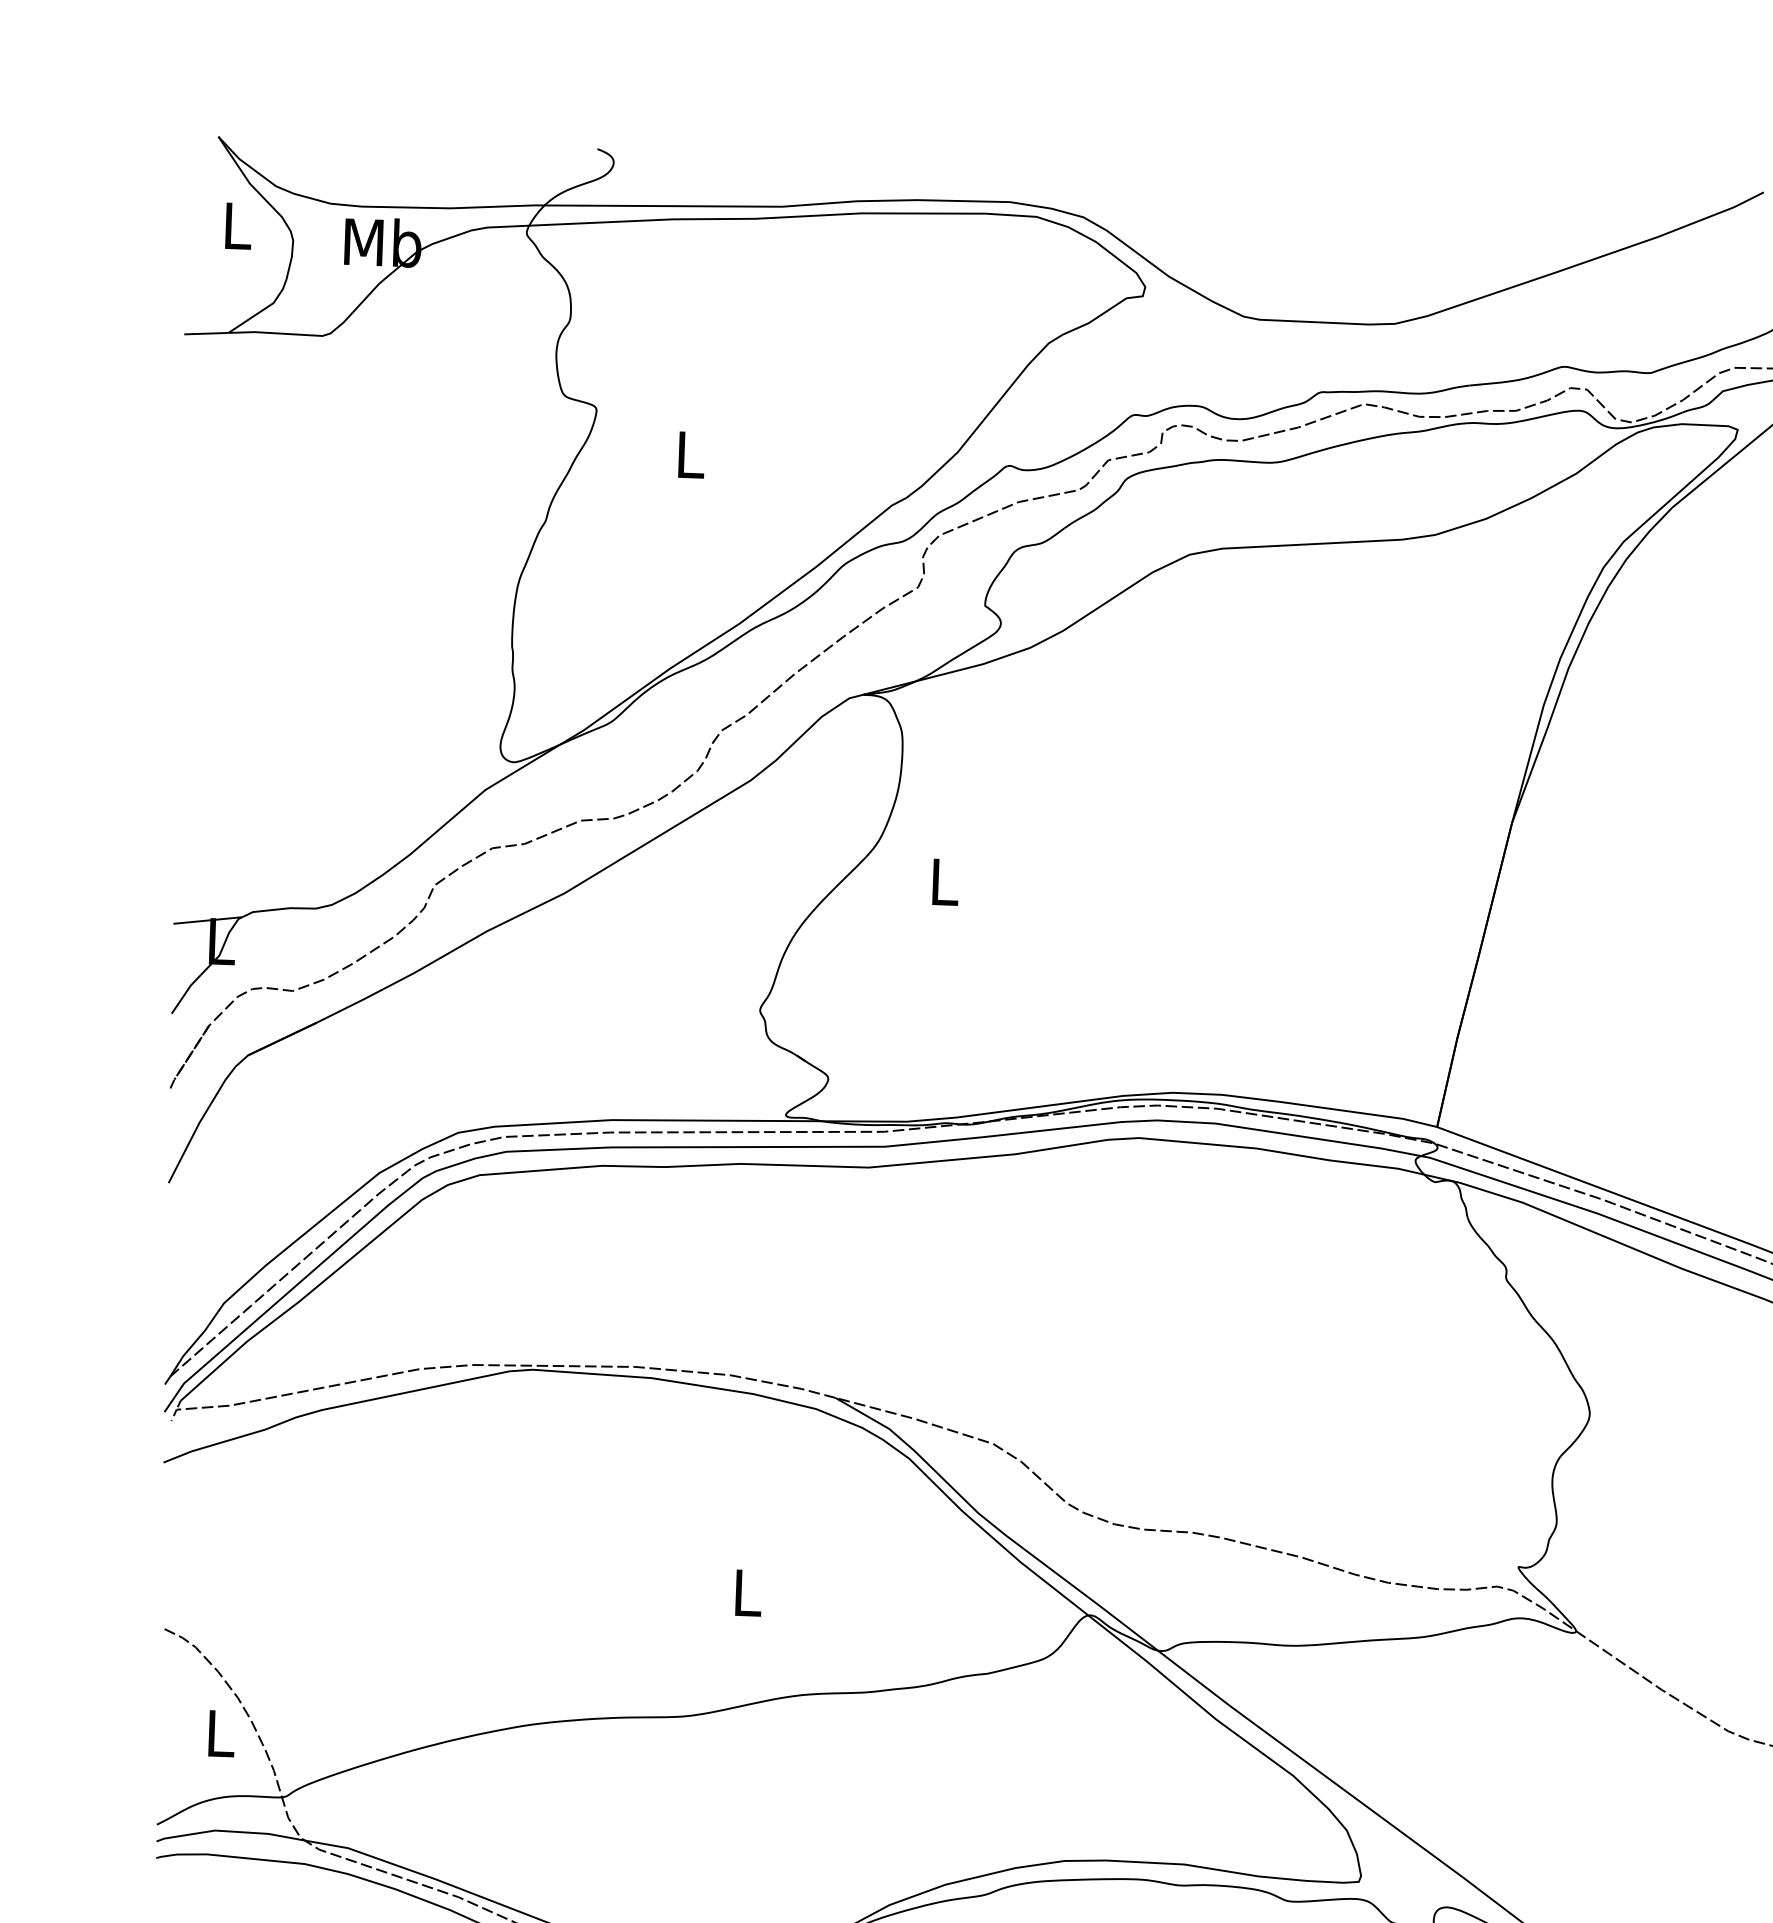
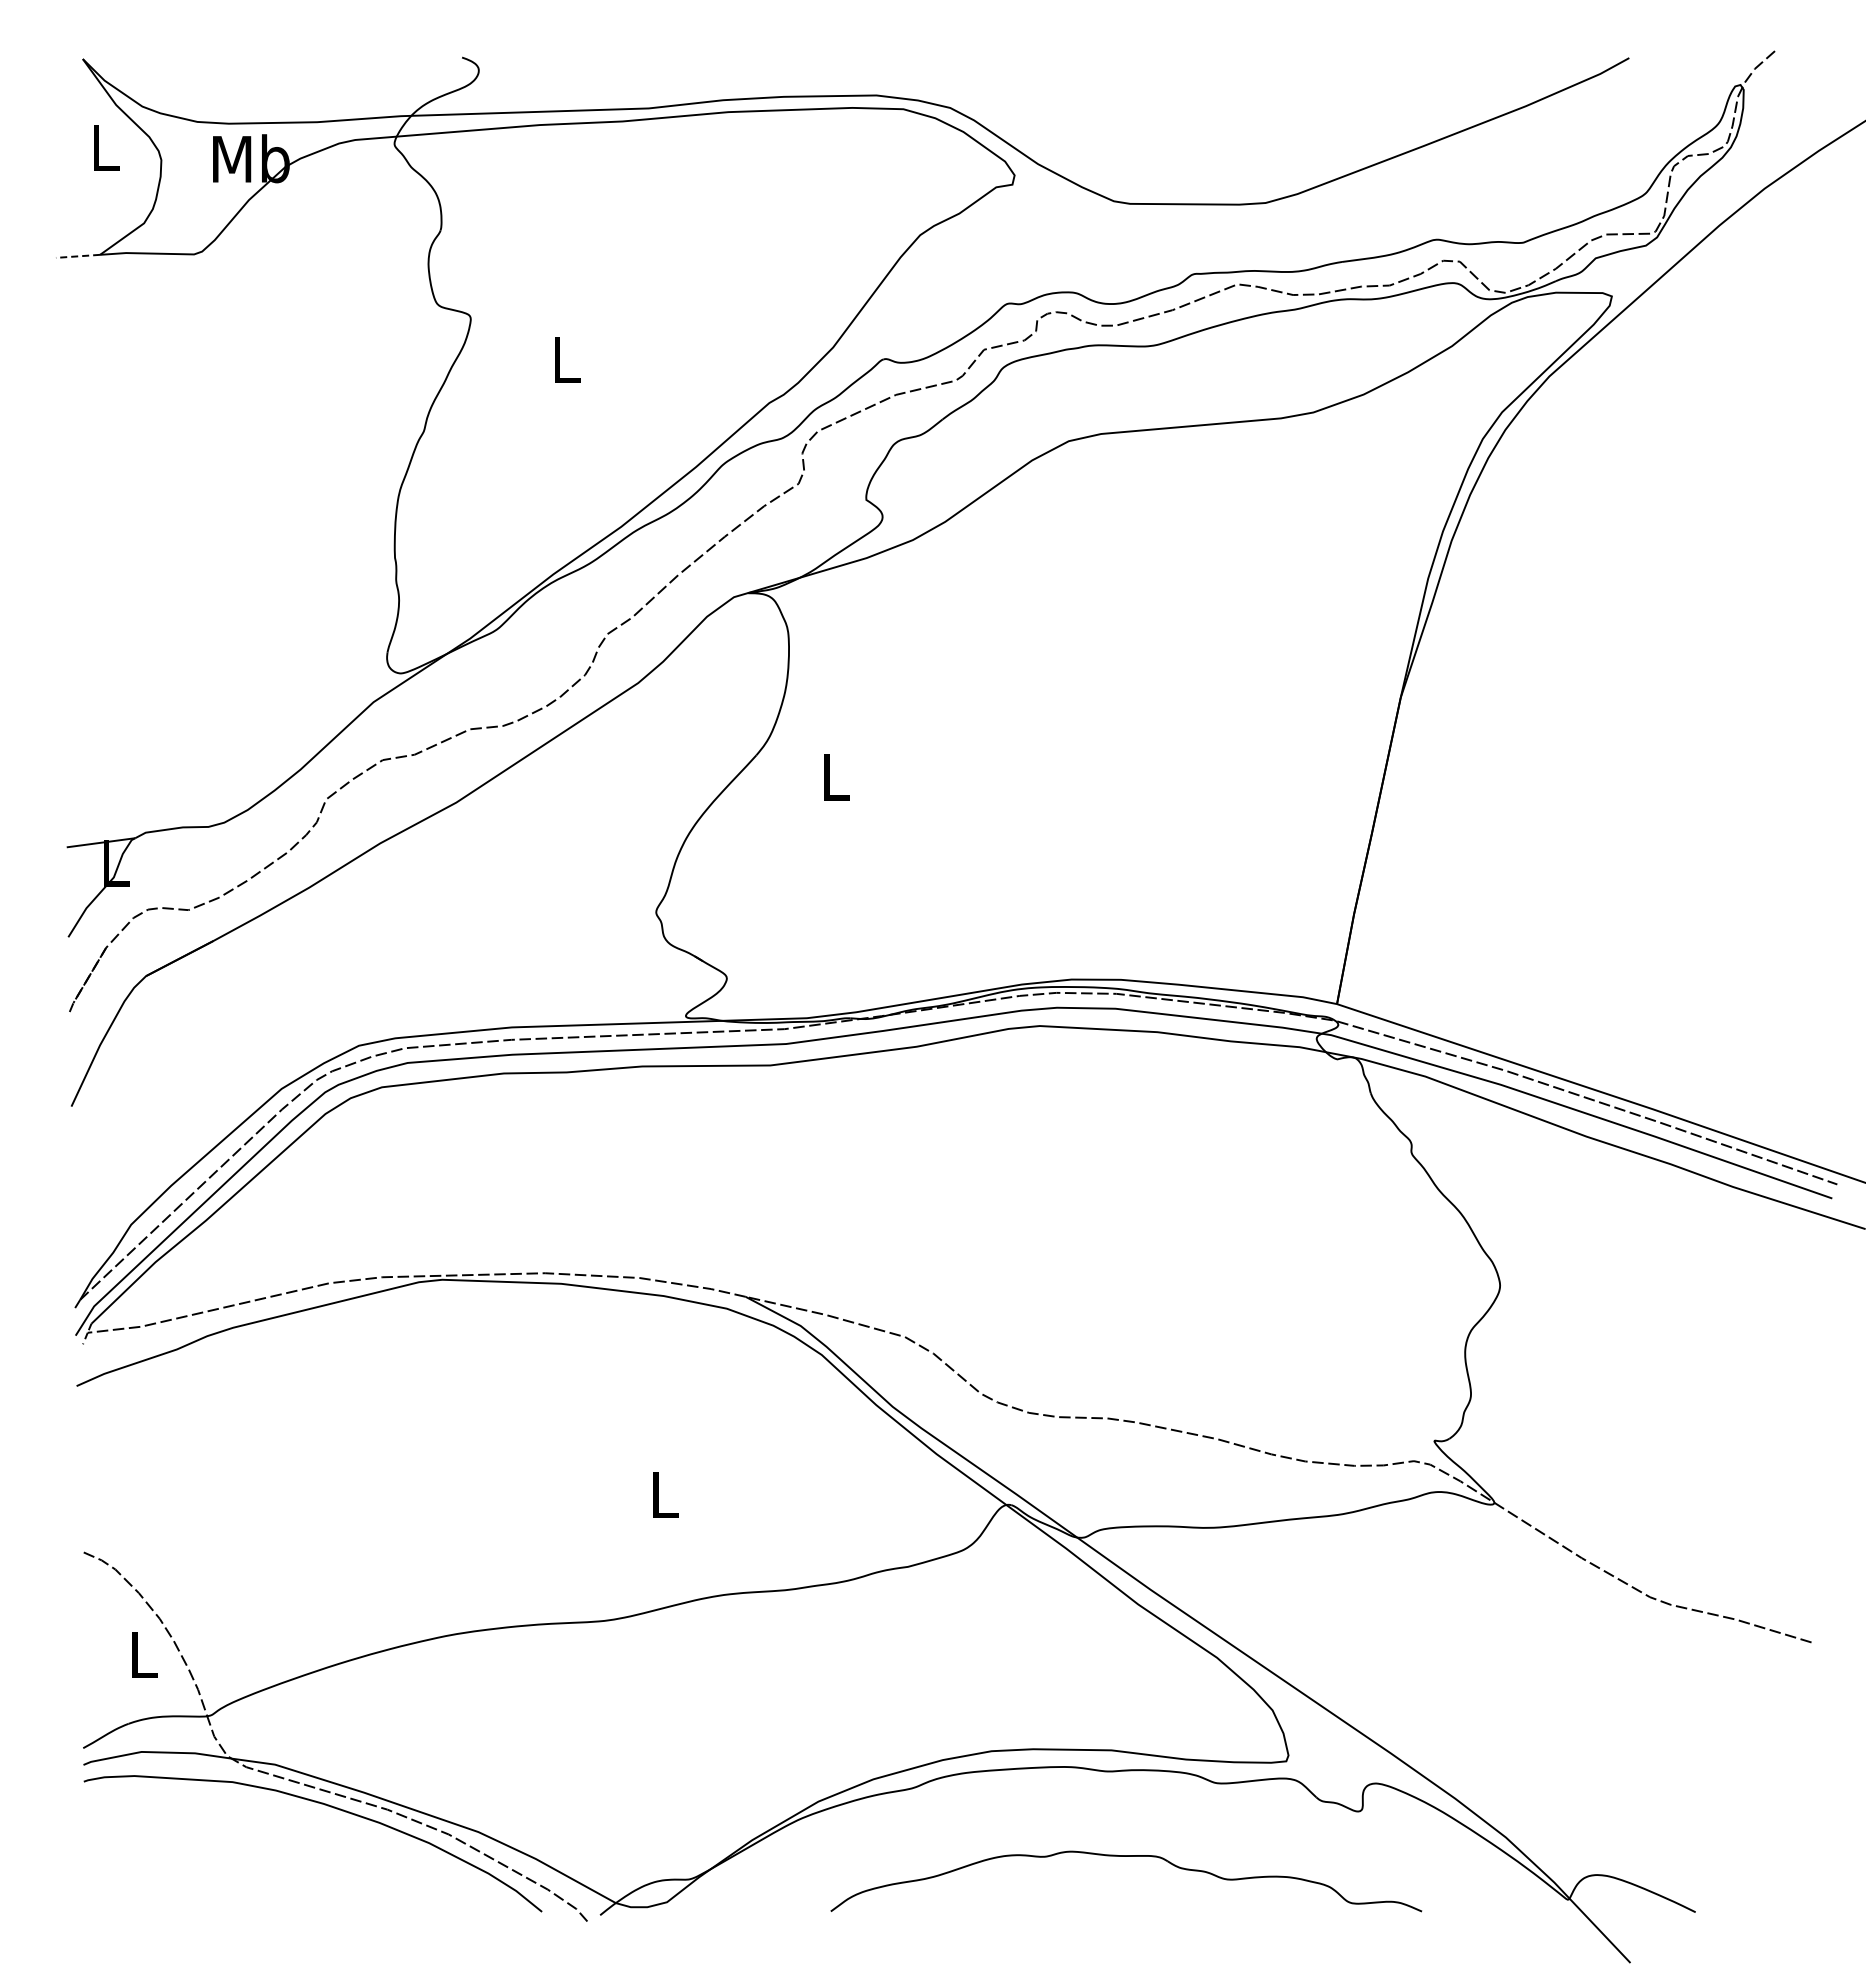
line: (205, 333) -> (77, 256), solid -> dashed

